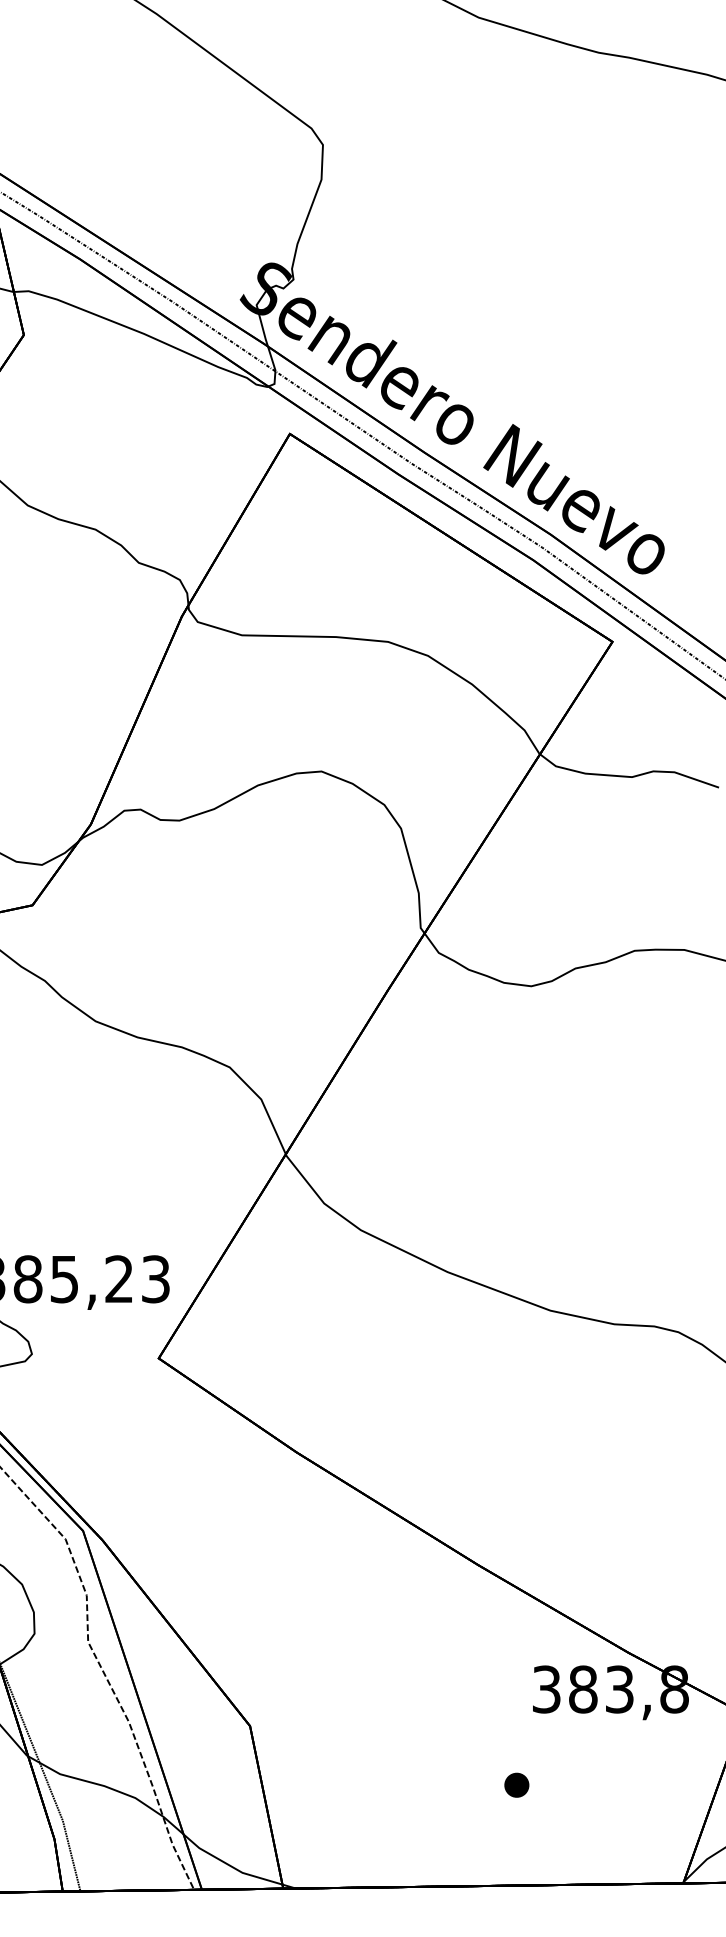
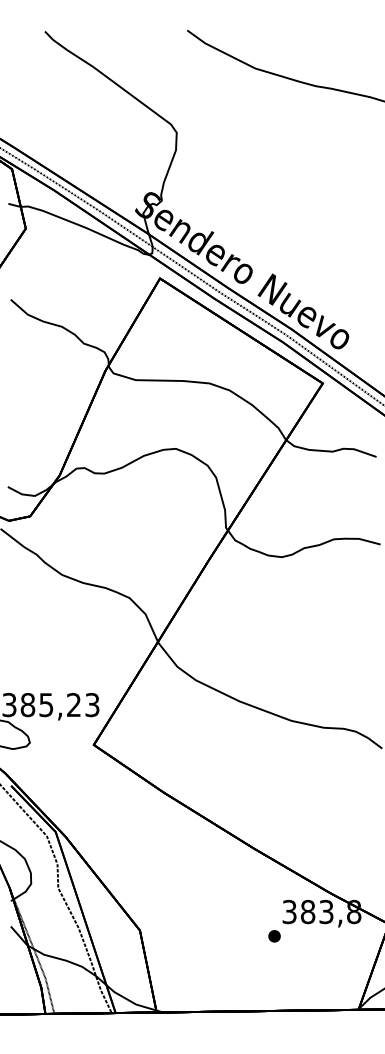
part: (516, 1785) -> (274, 936), moved

